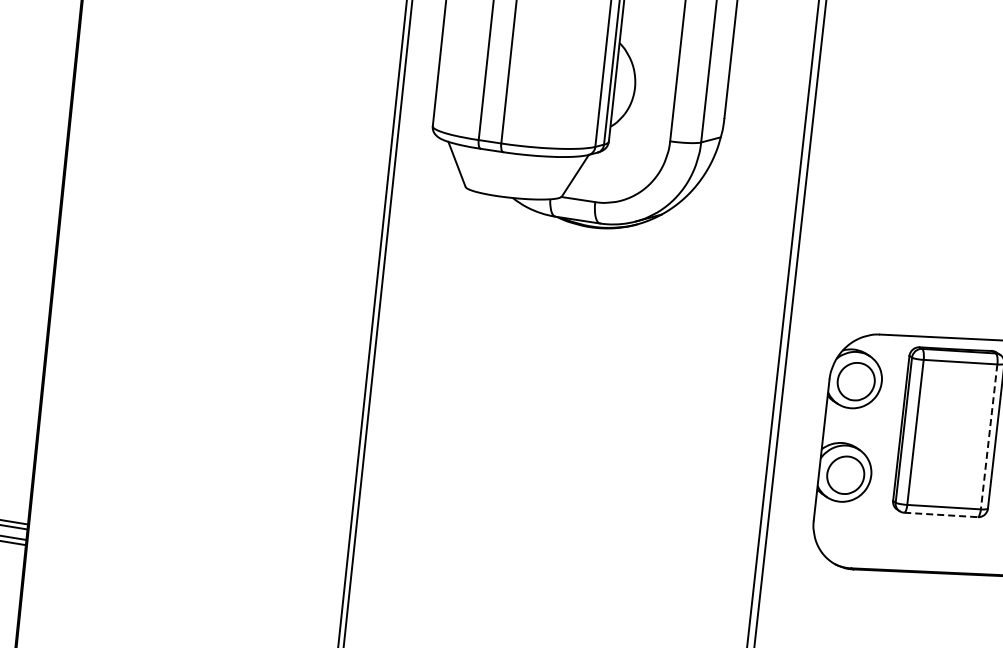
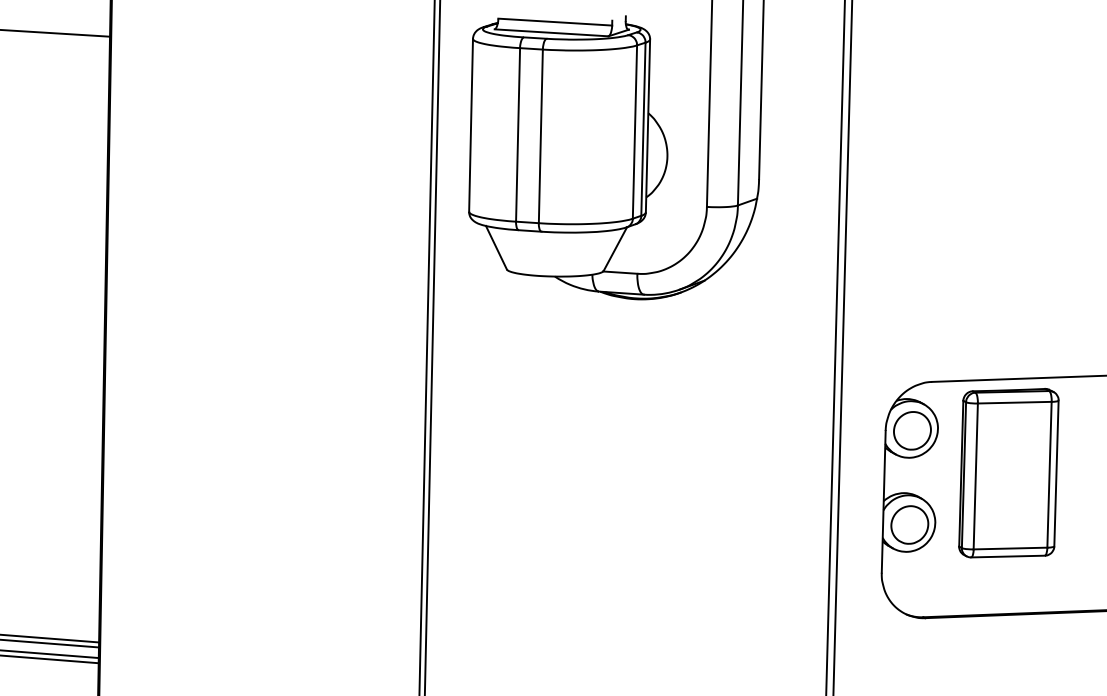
line: (989, 436) -> (1049, 474), dashed -> solid
line: (941, 514) -> (1008, 556), dashed -> solid

